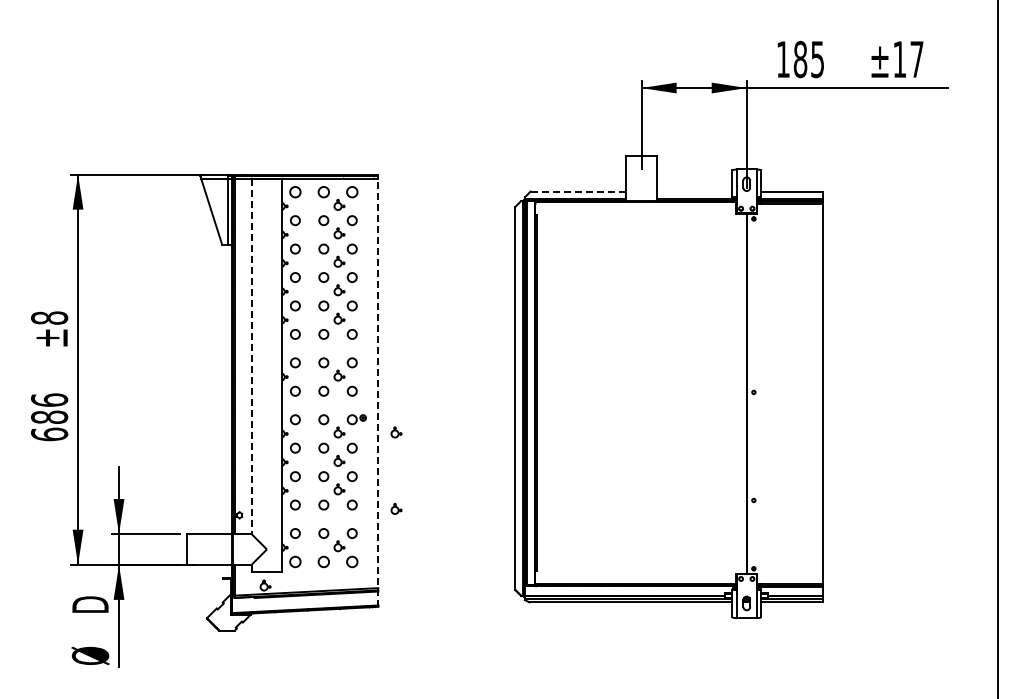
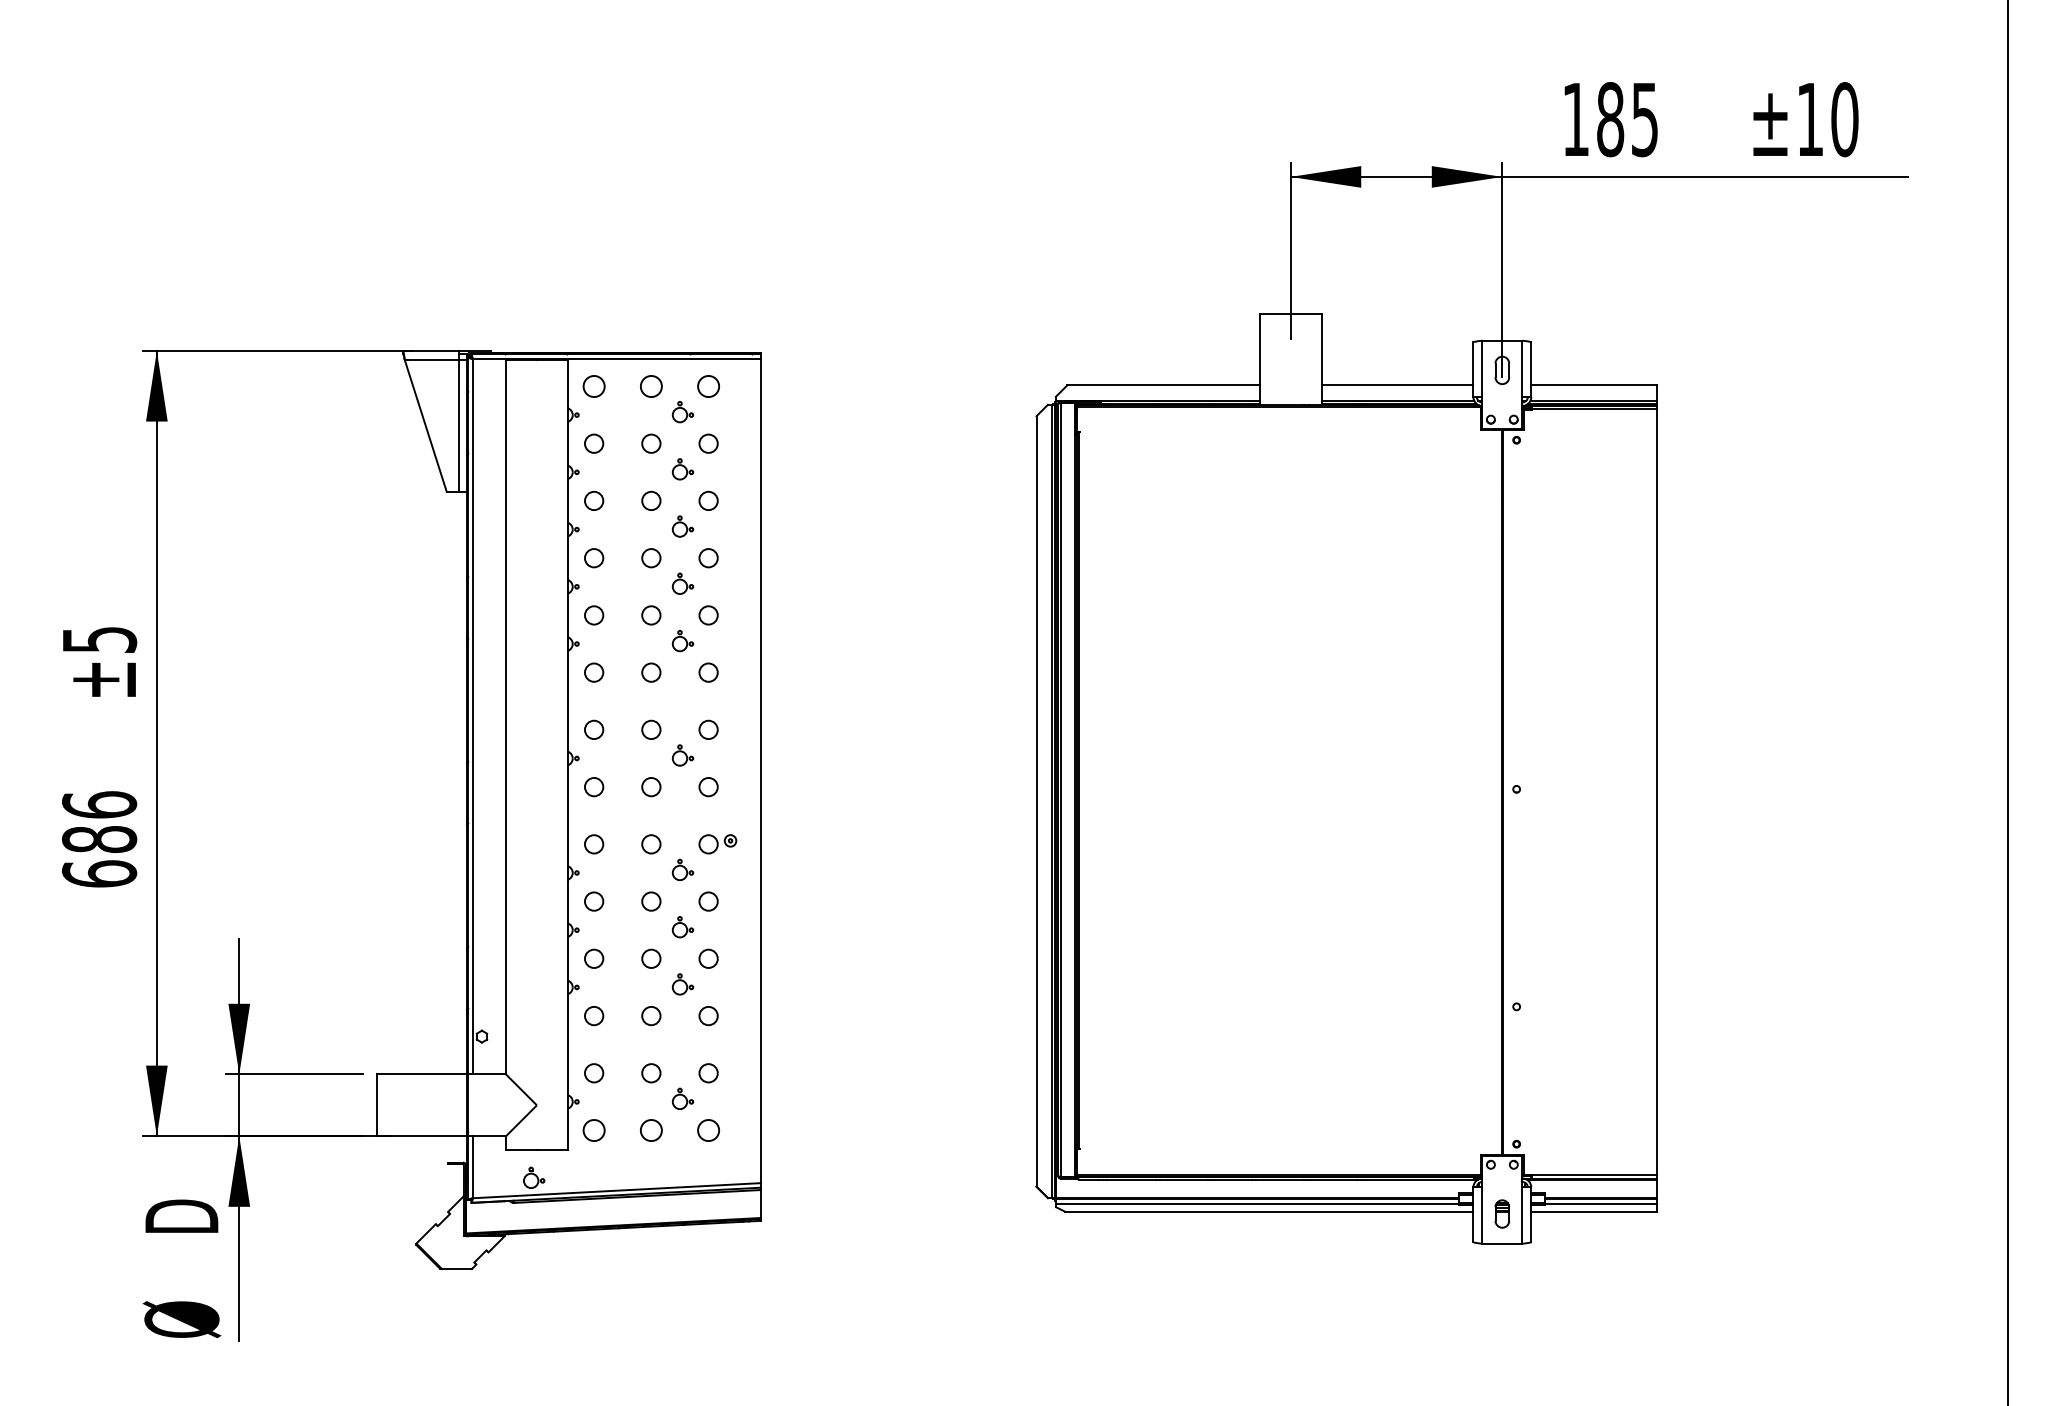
text: (916, 59) -> (1843, 119), ±17 -> ±10
line: (578, 191) -> (1163, 385), dashed -> solid
line: (694, 191) -> (1397, 385), added
text: (49, 317) -> (99, 638), ±8 -> ±5
line: (251, 357) -> (505, 719), dashed -> solid
line: (378, 391) -> (761, 787), dashed -> solid
part: (396, 432) -> (797, 870), removed
part: (396, 508) -> (797, 1022), removed

